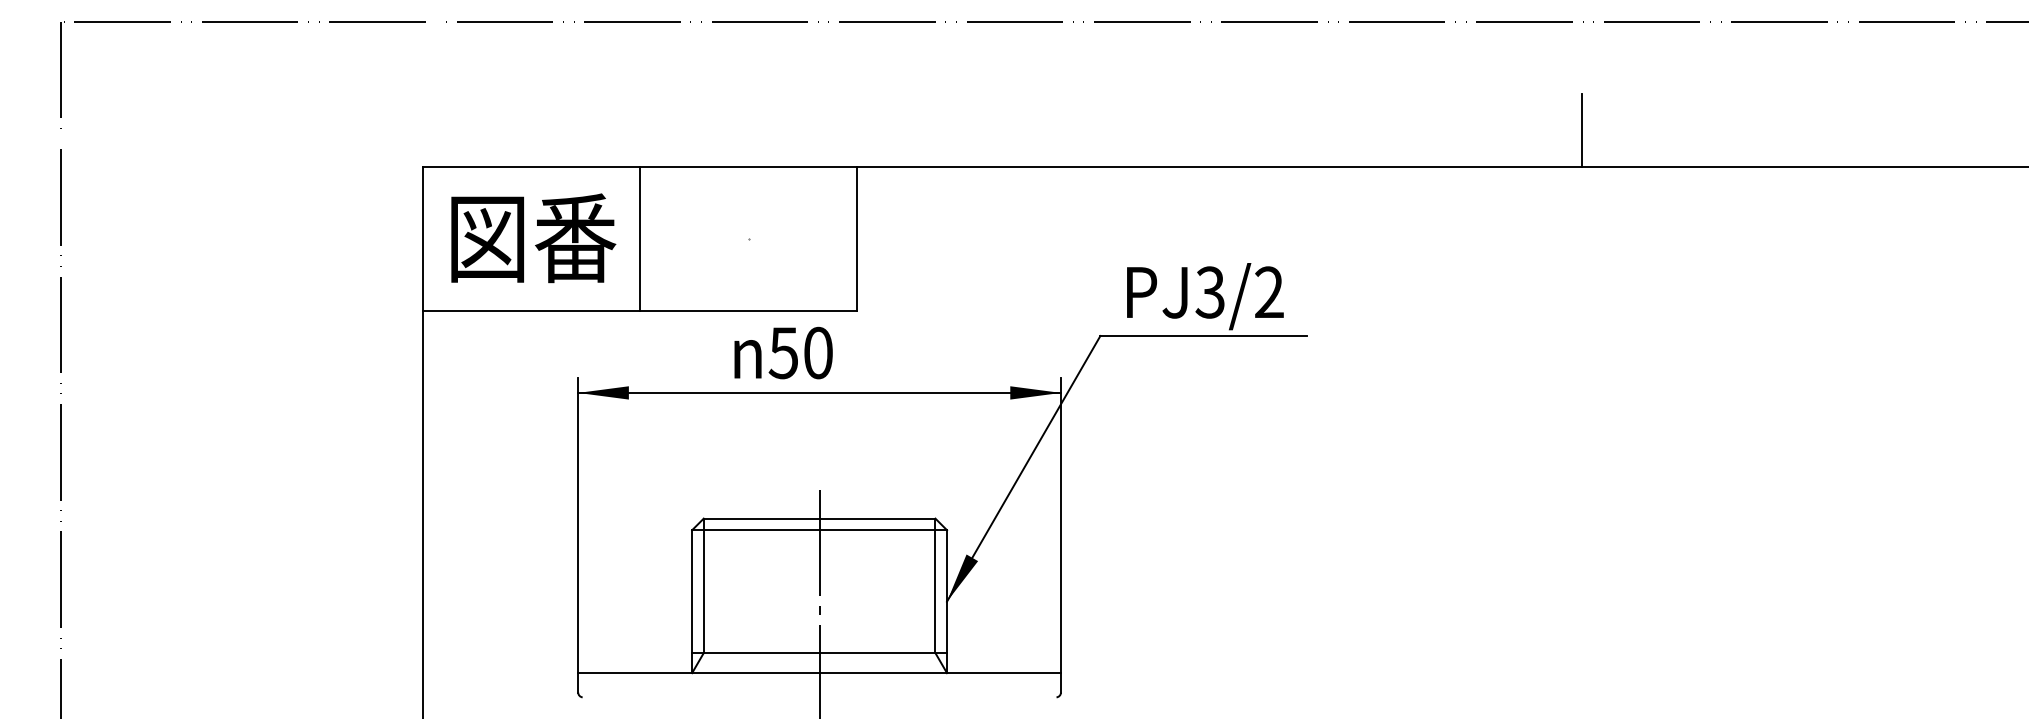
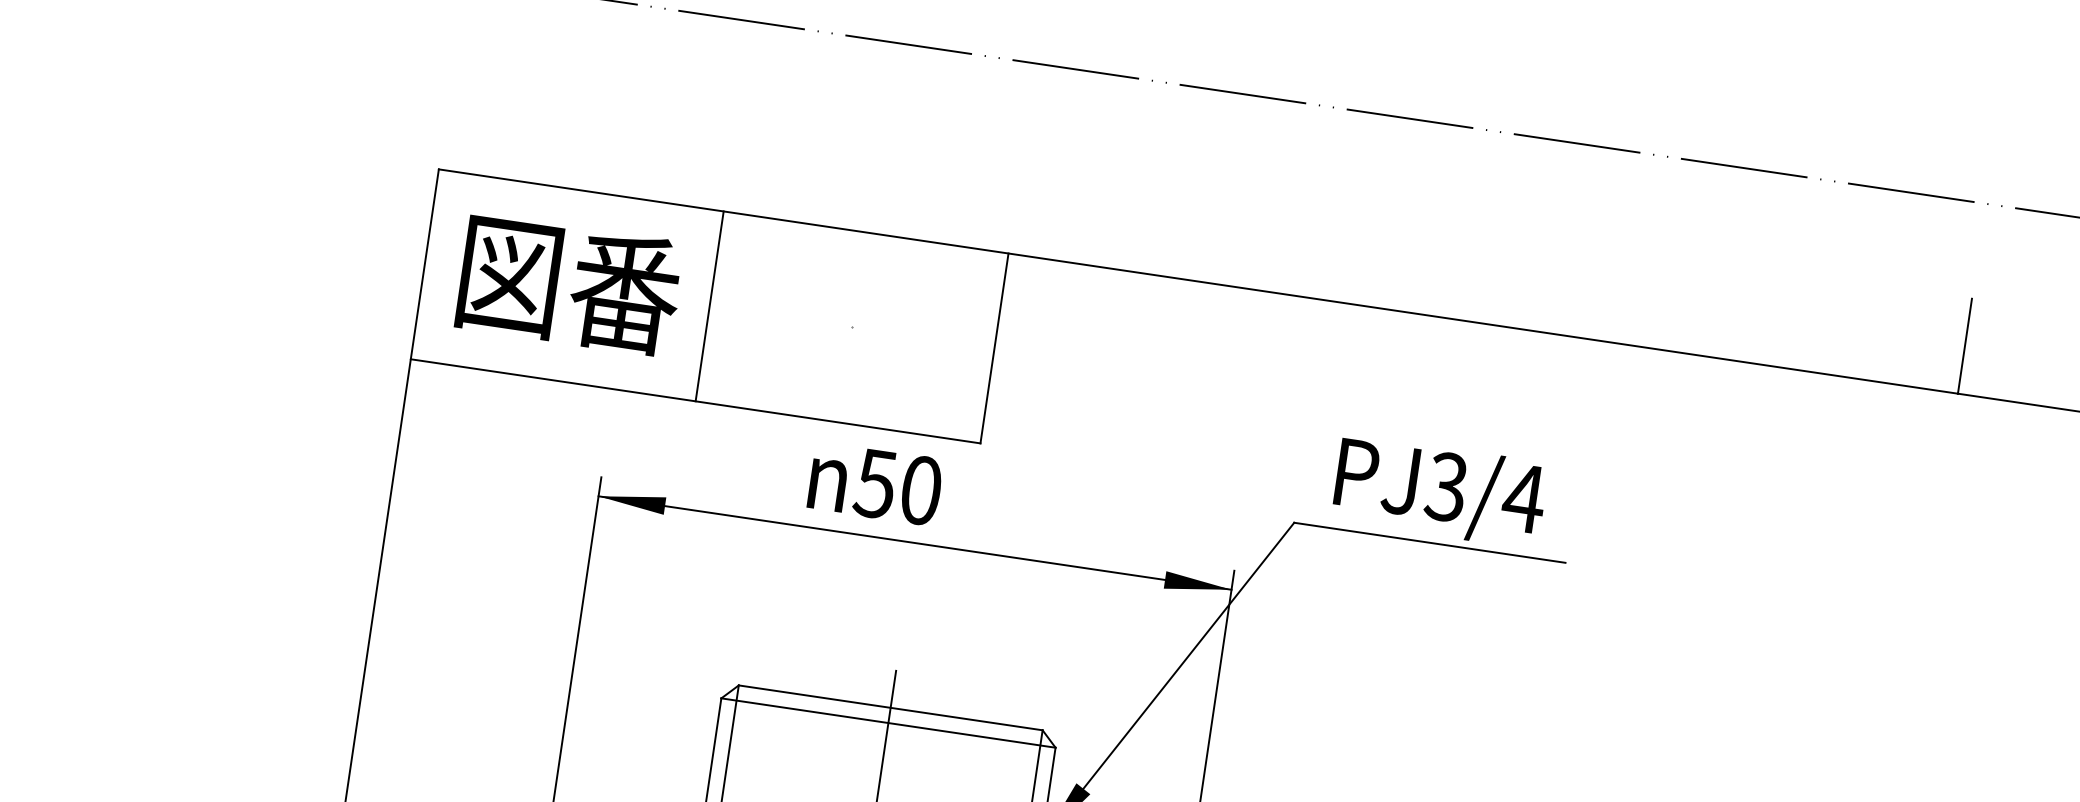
text: (1268, 291) -> (1523, 496), PJ3/2 -> PJ3/4

